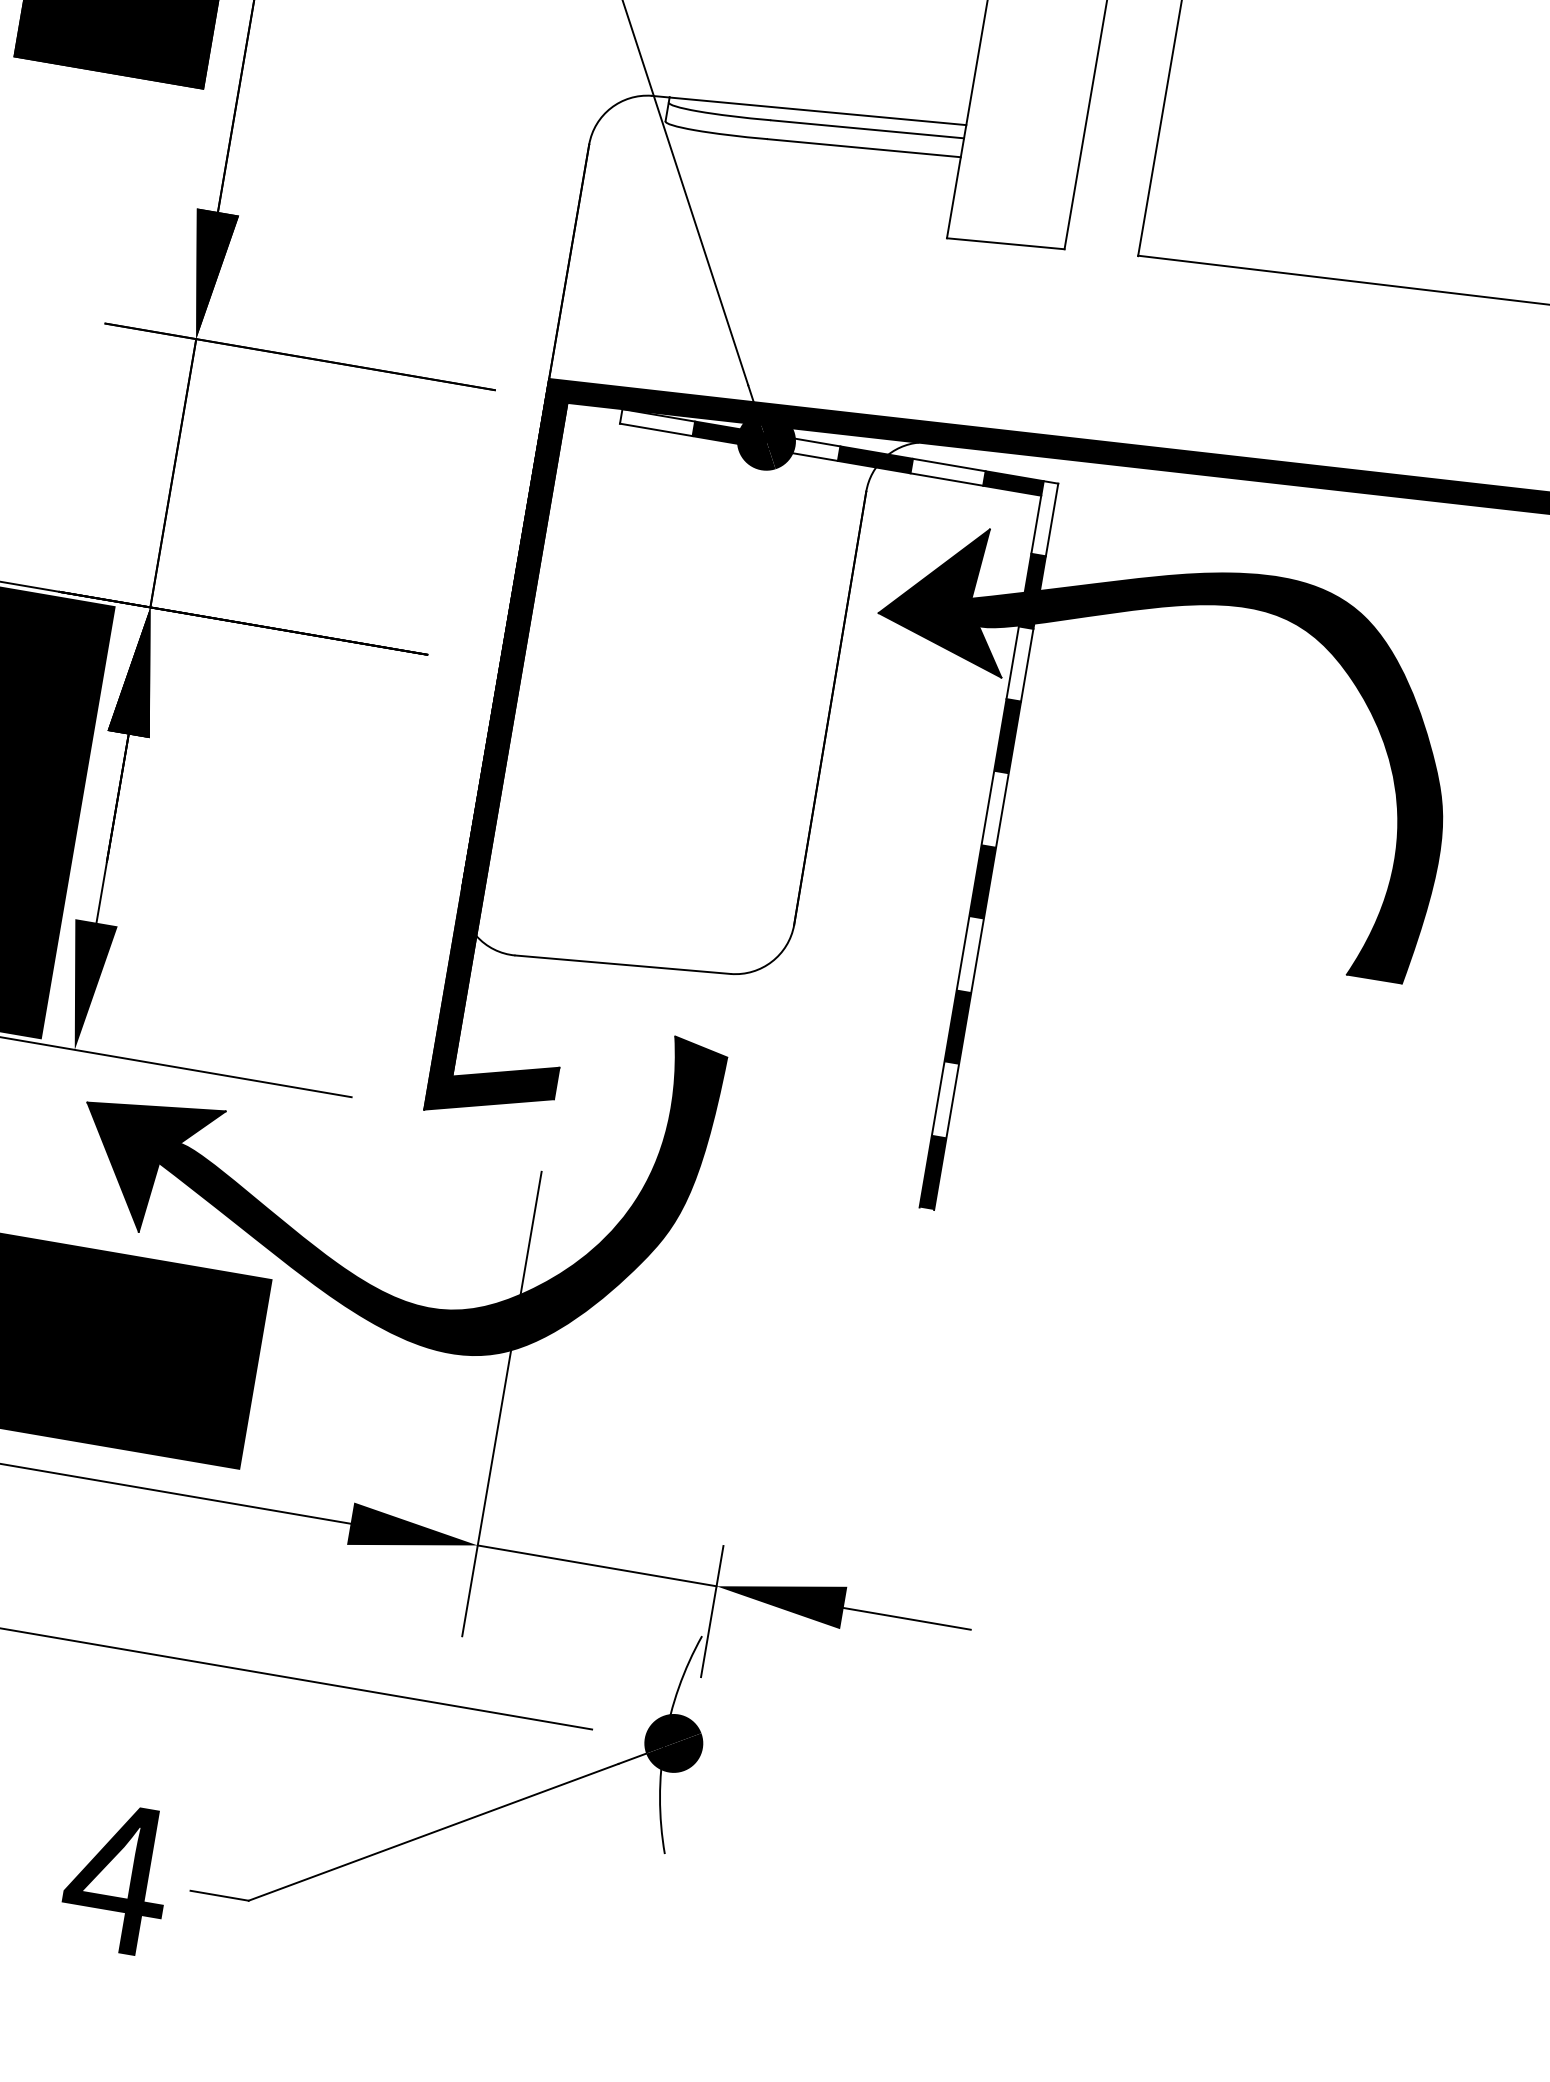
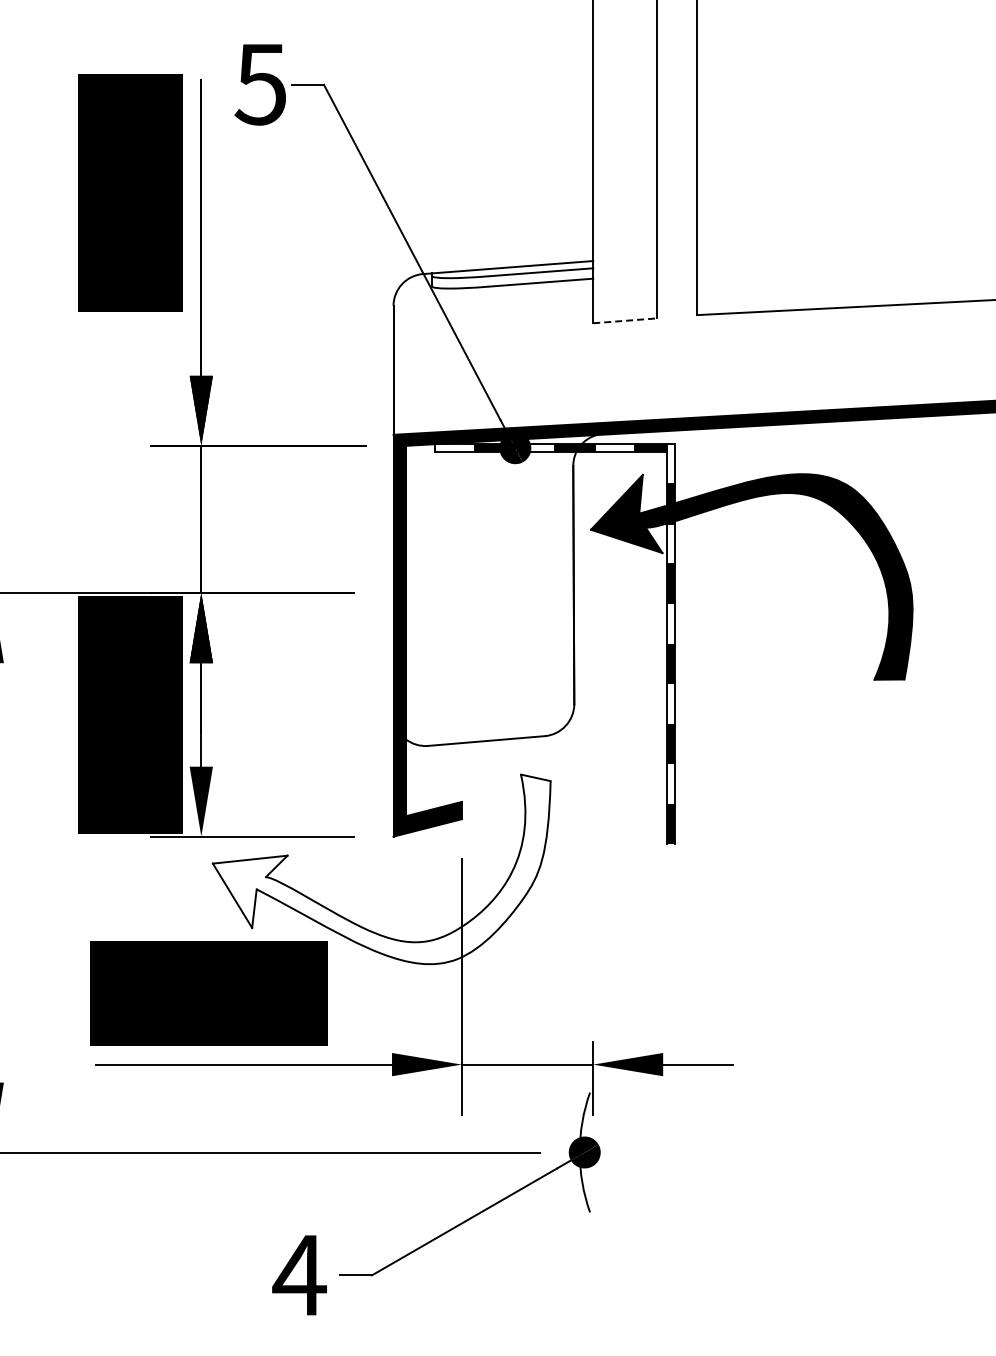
line: (1006, 243) -> (625, 320), solid -> dashed
fill: (392, 1165) -> (381, 869), removed

